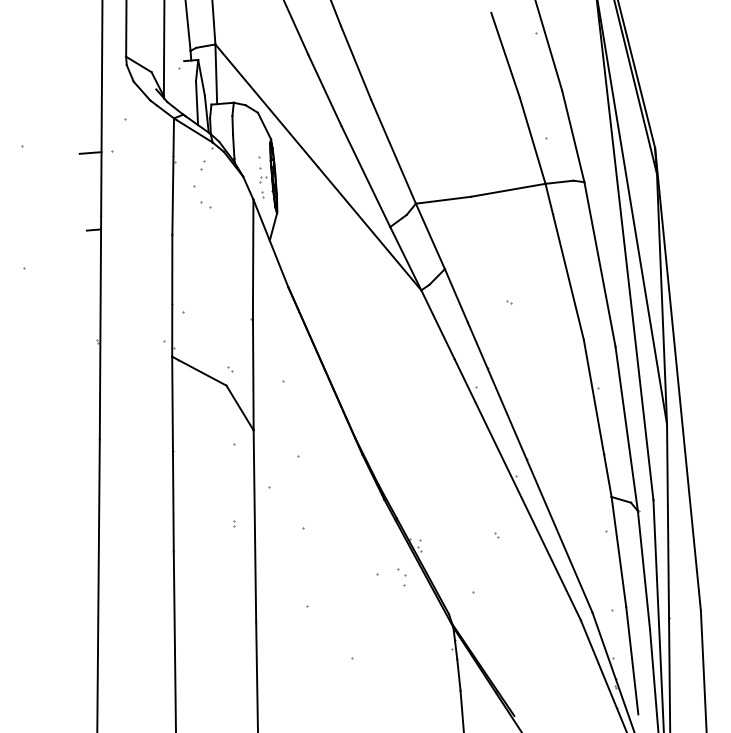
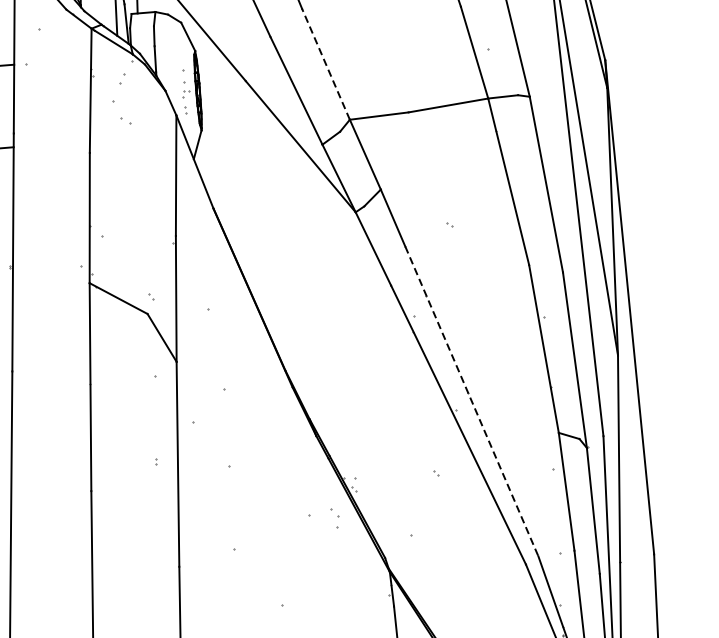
line: (393, 151) -> (325, 64), solid -> dashed
line: (530, 467) -> (472, 401), solid -> dashed

